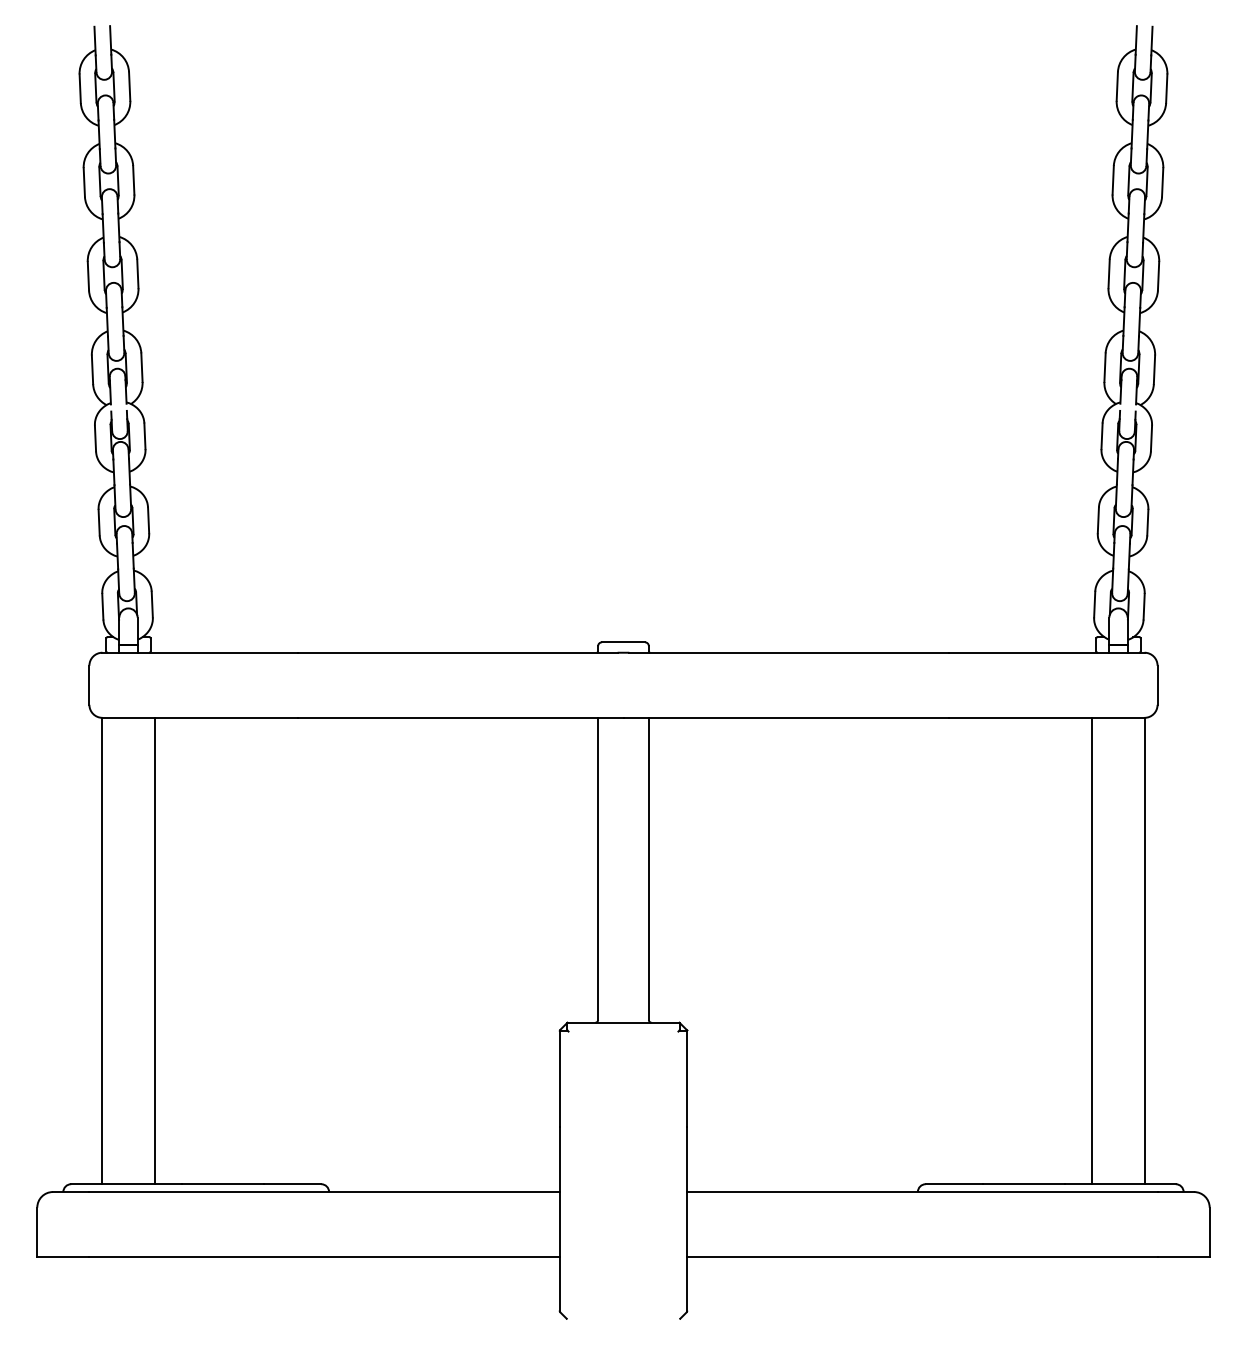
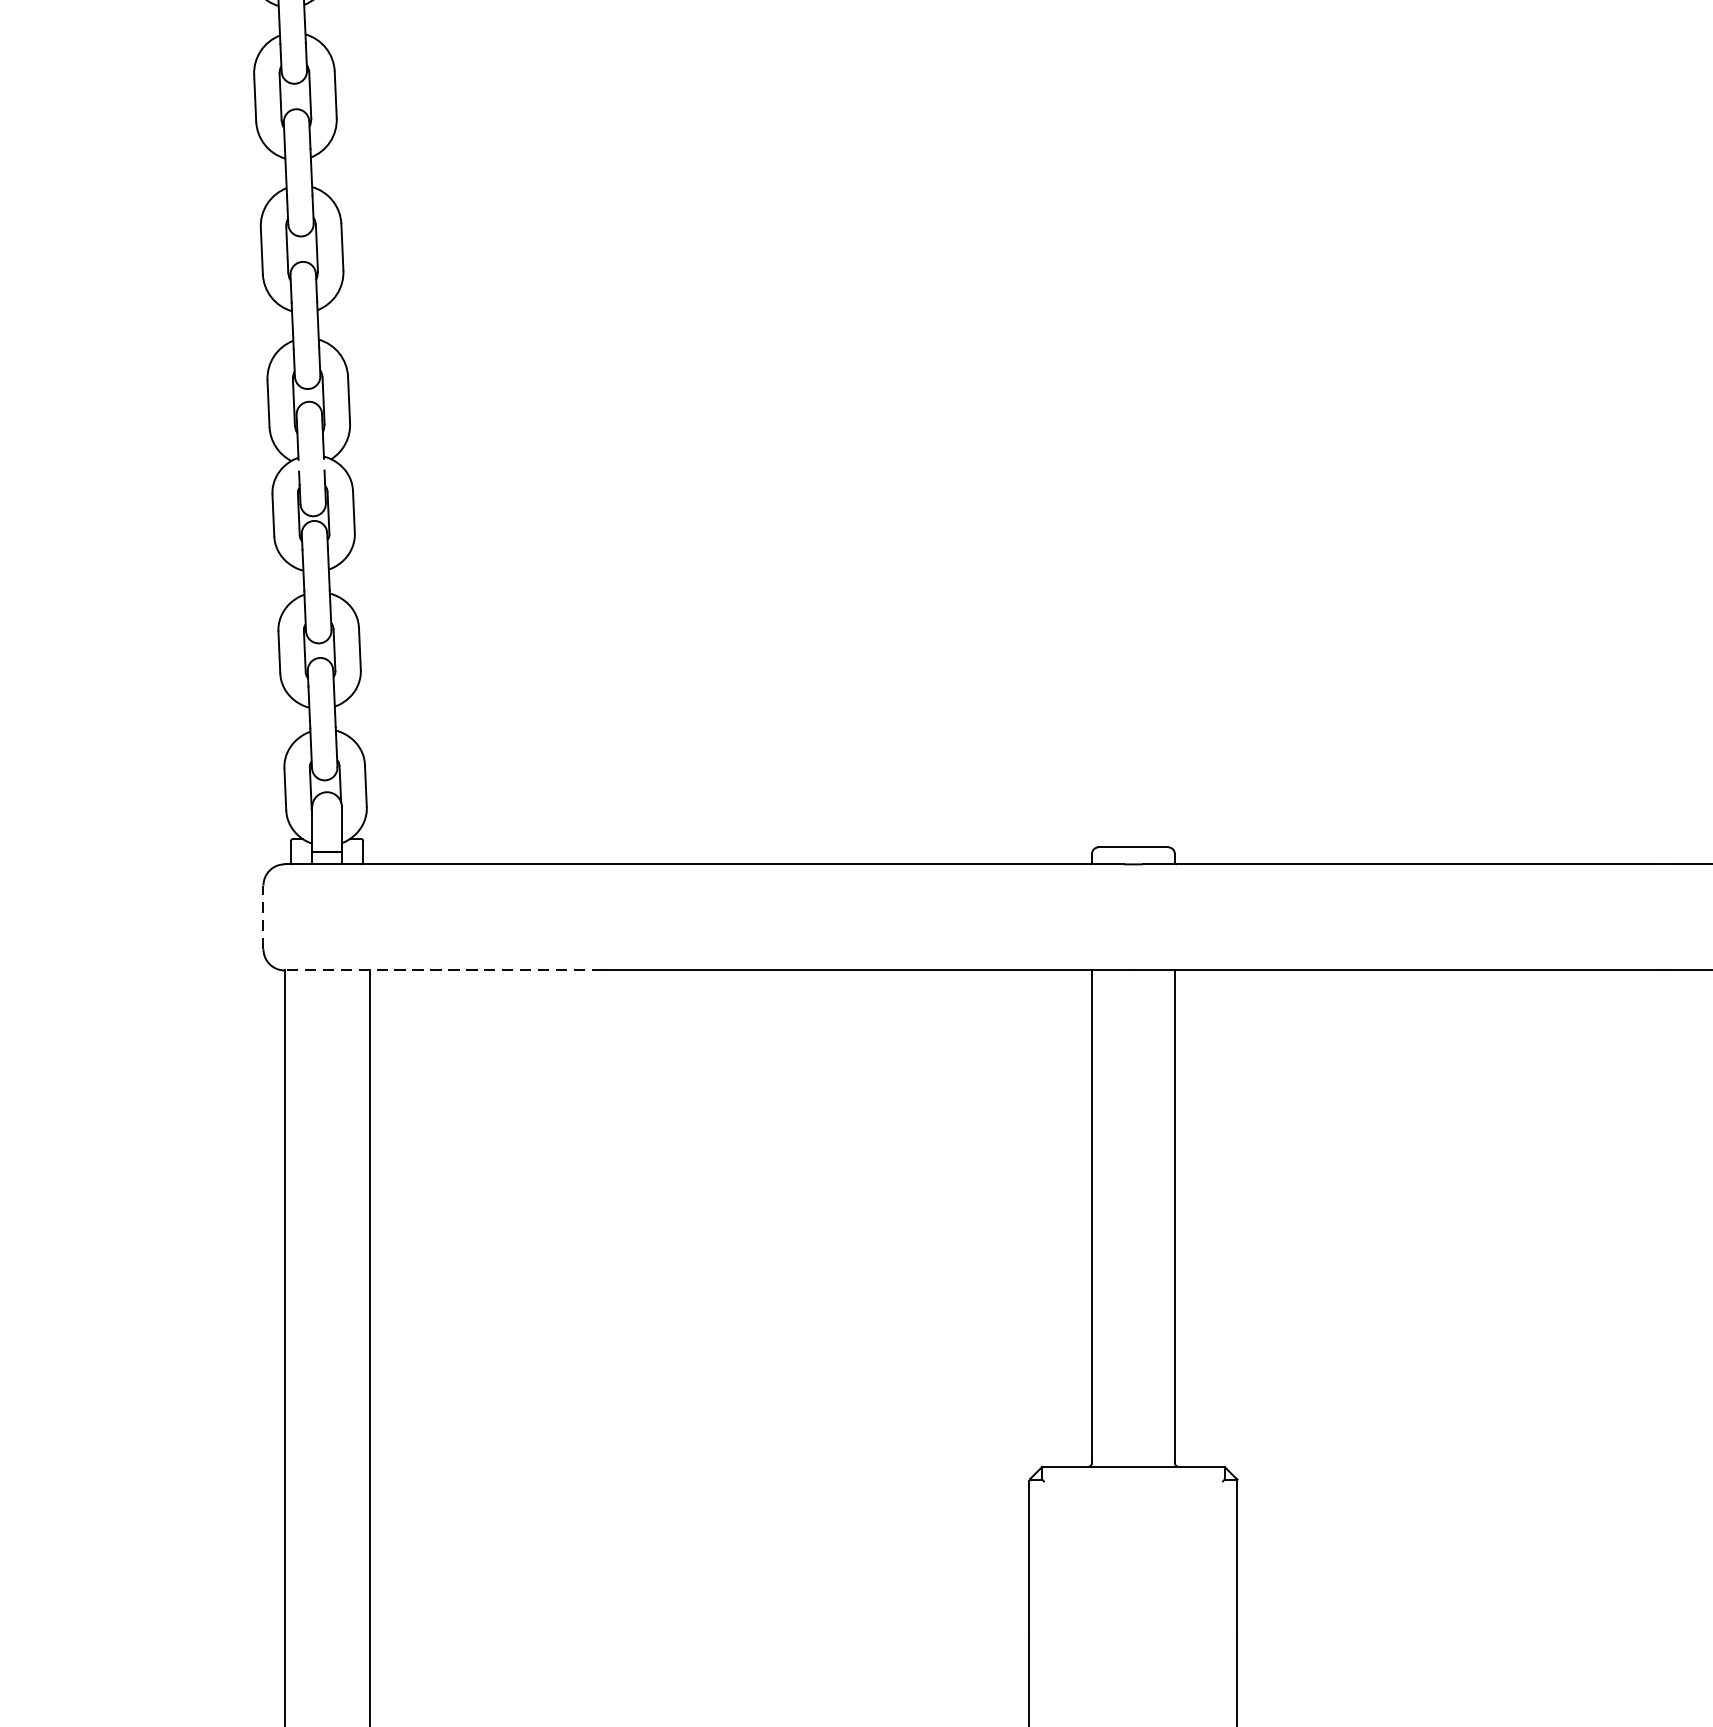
line: (89, 685) -> (263, 917), solid -> dashed
line: (200, 717) -> (444, 969), solid -> dashed

